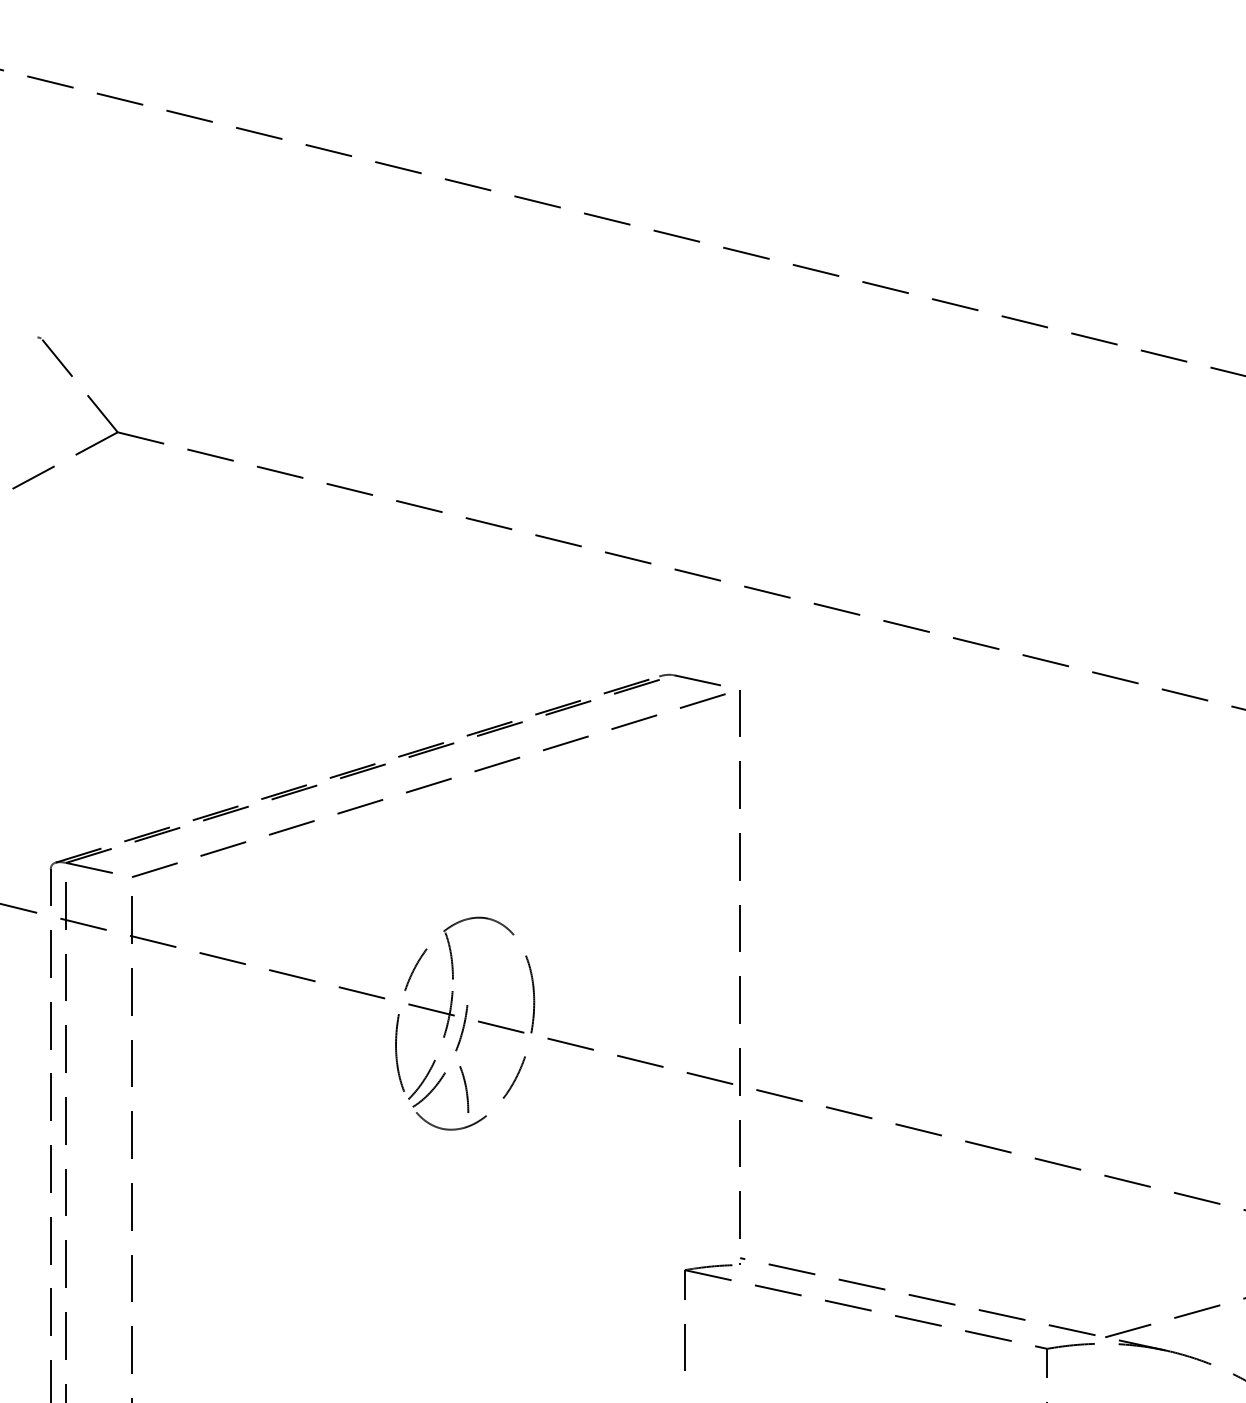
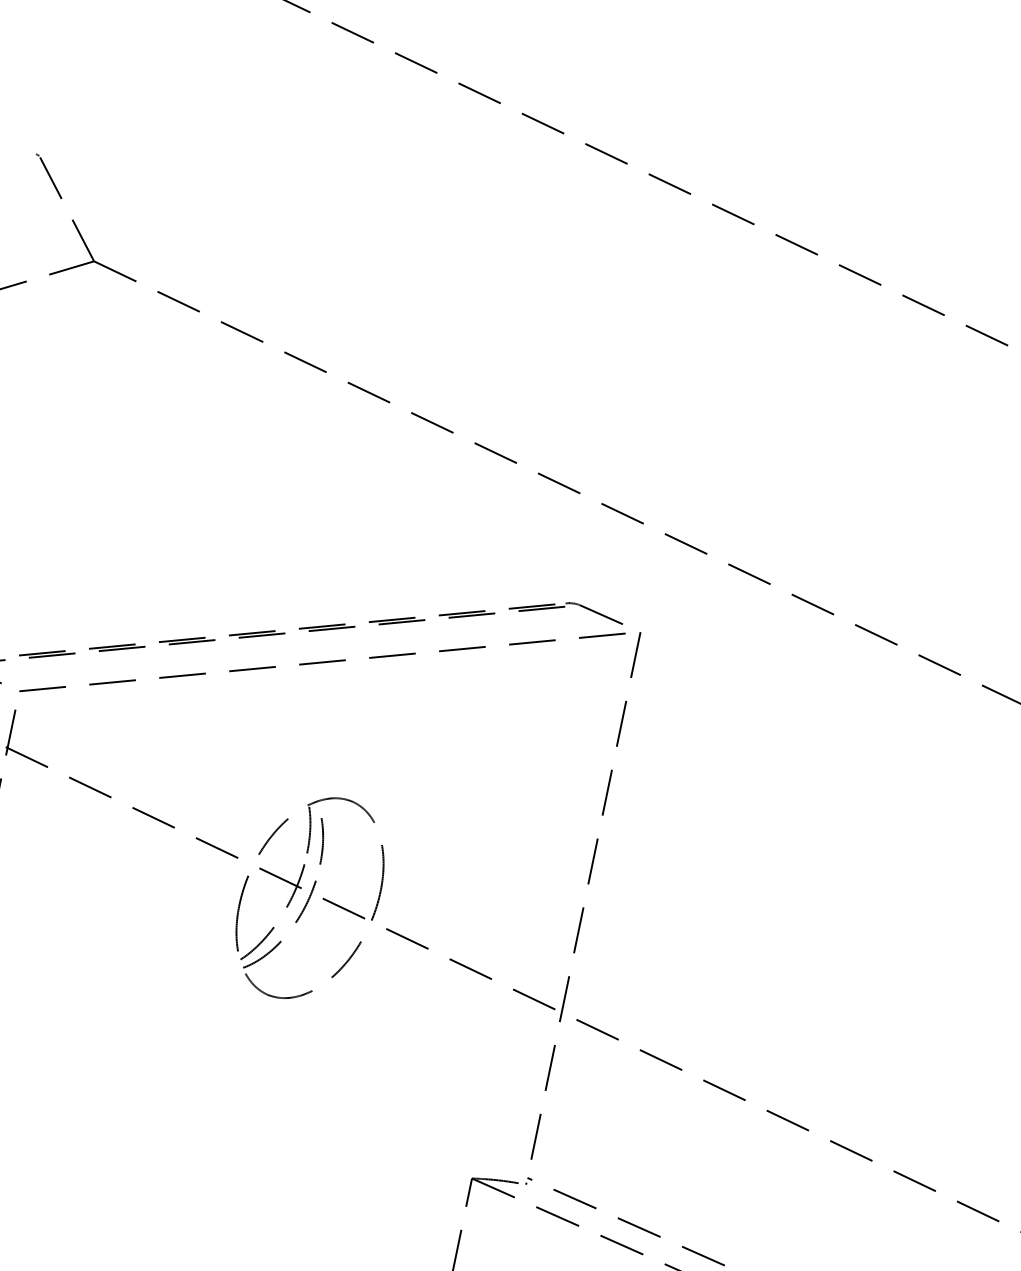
curve: (465, 1089) -> (322, 841), moved

